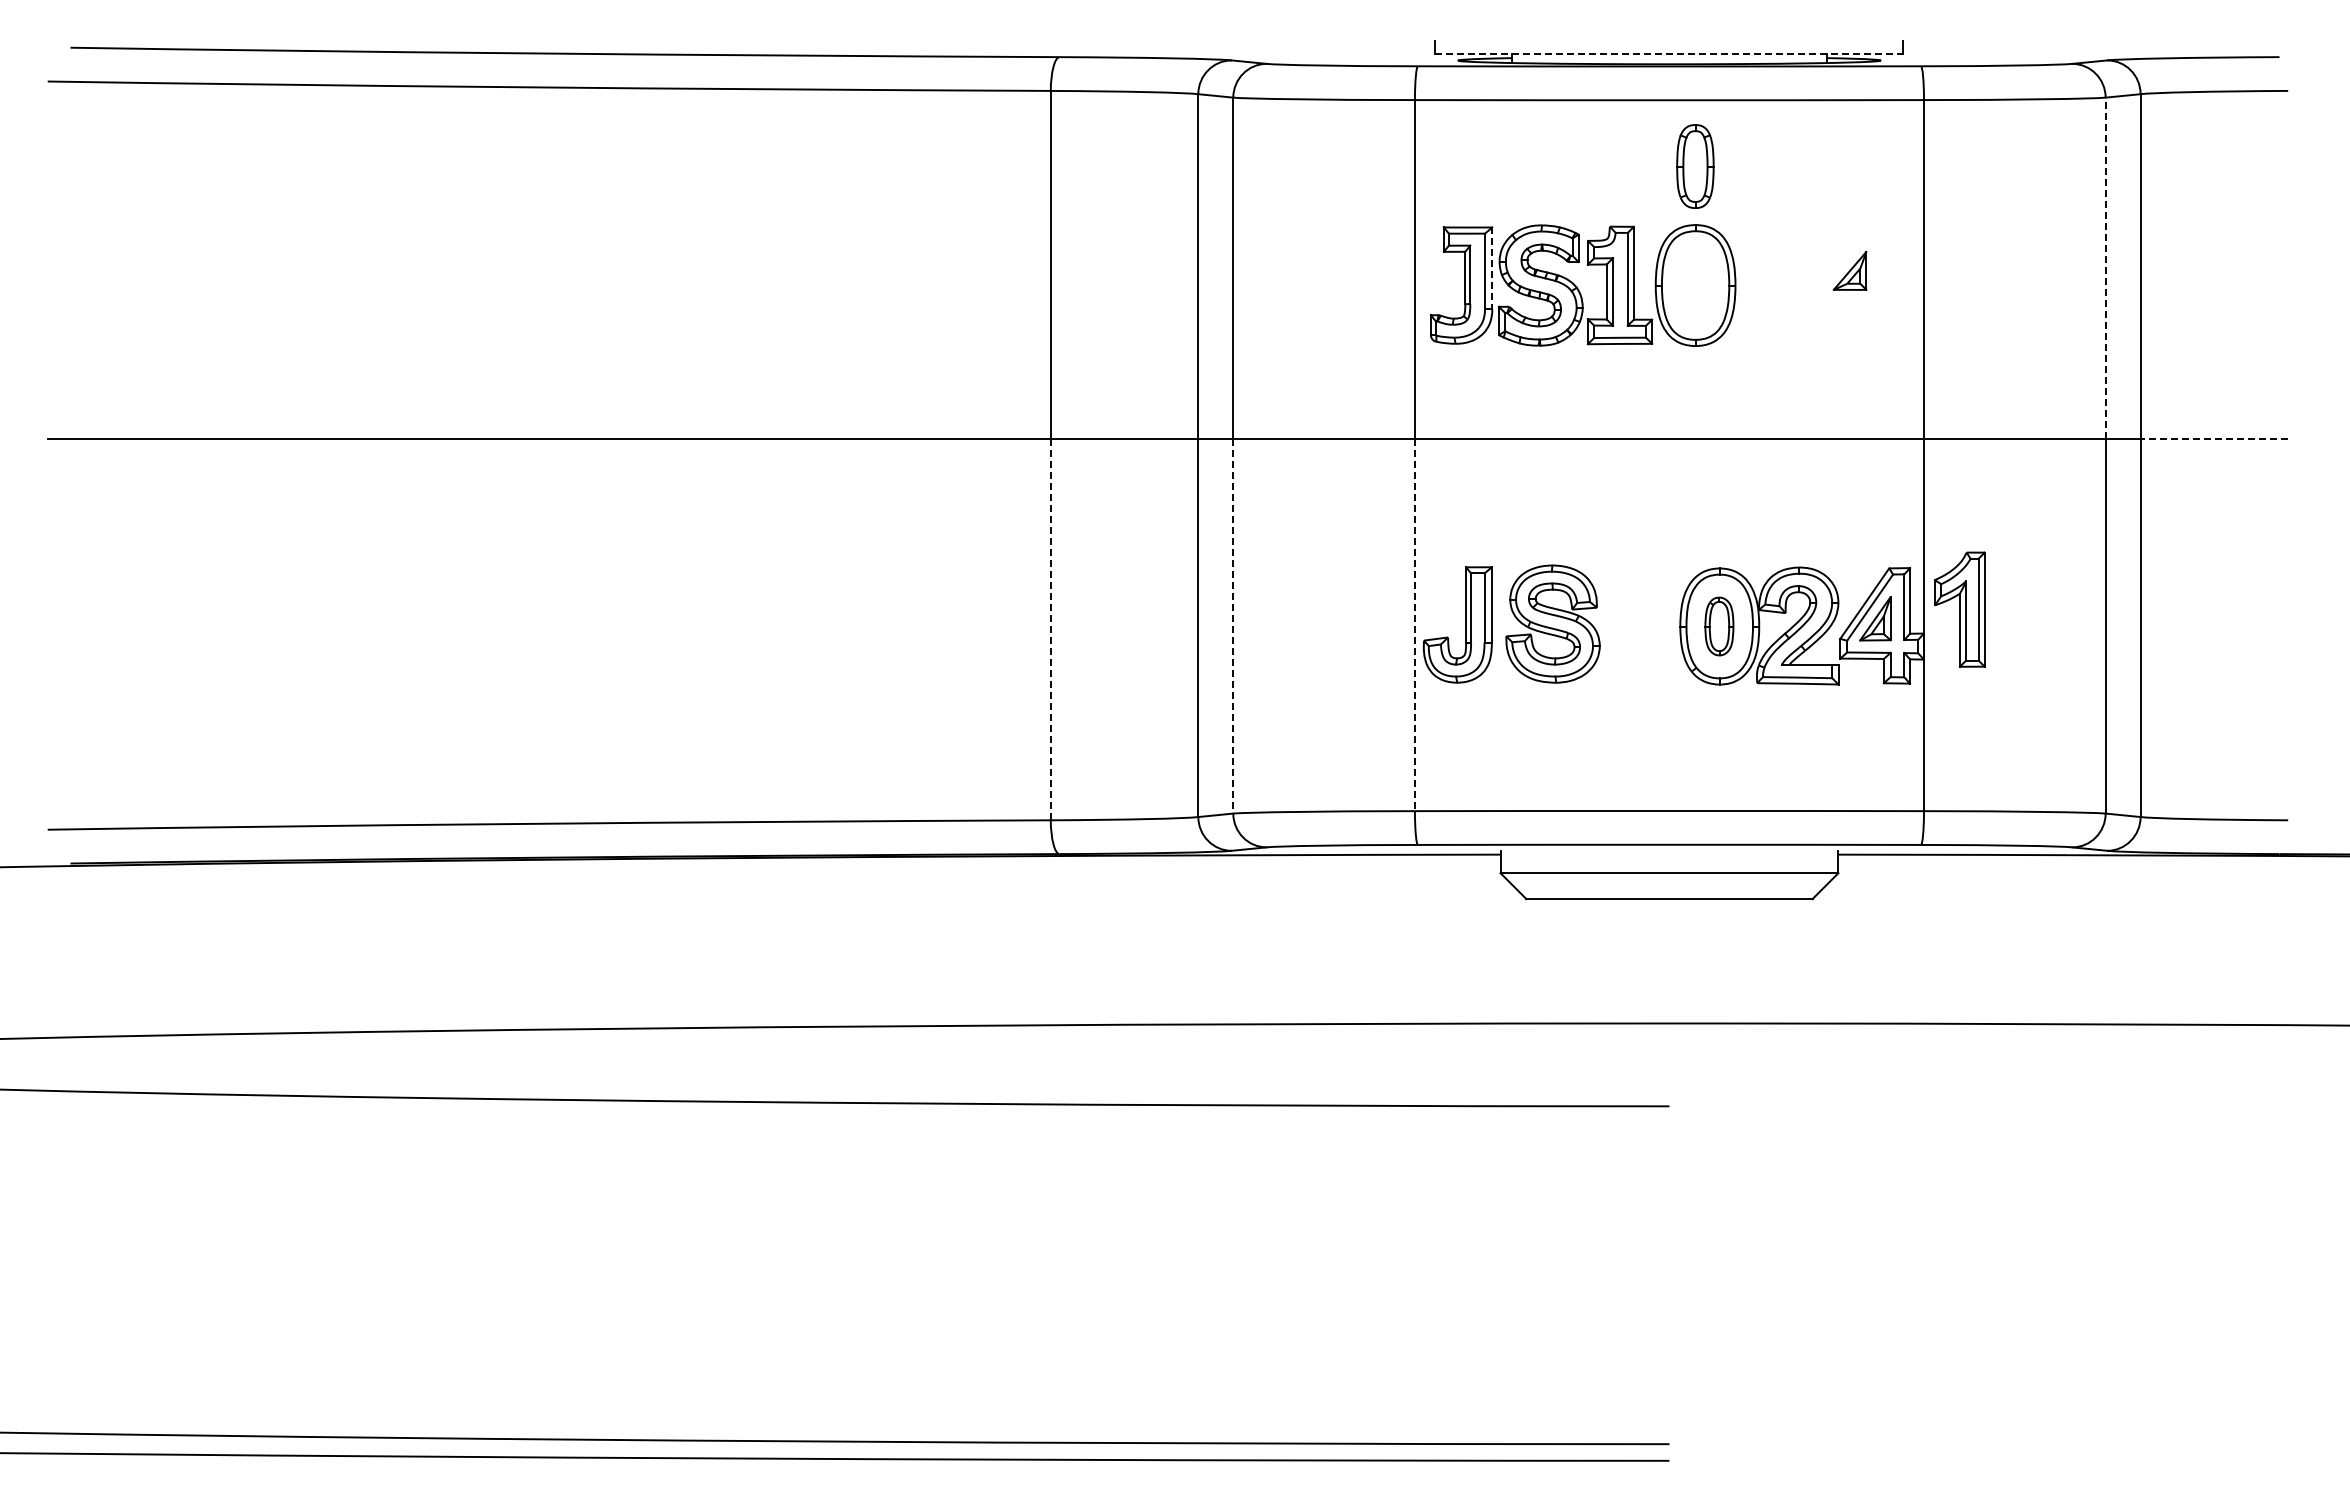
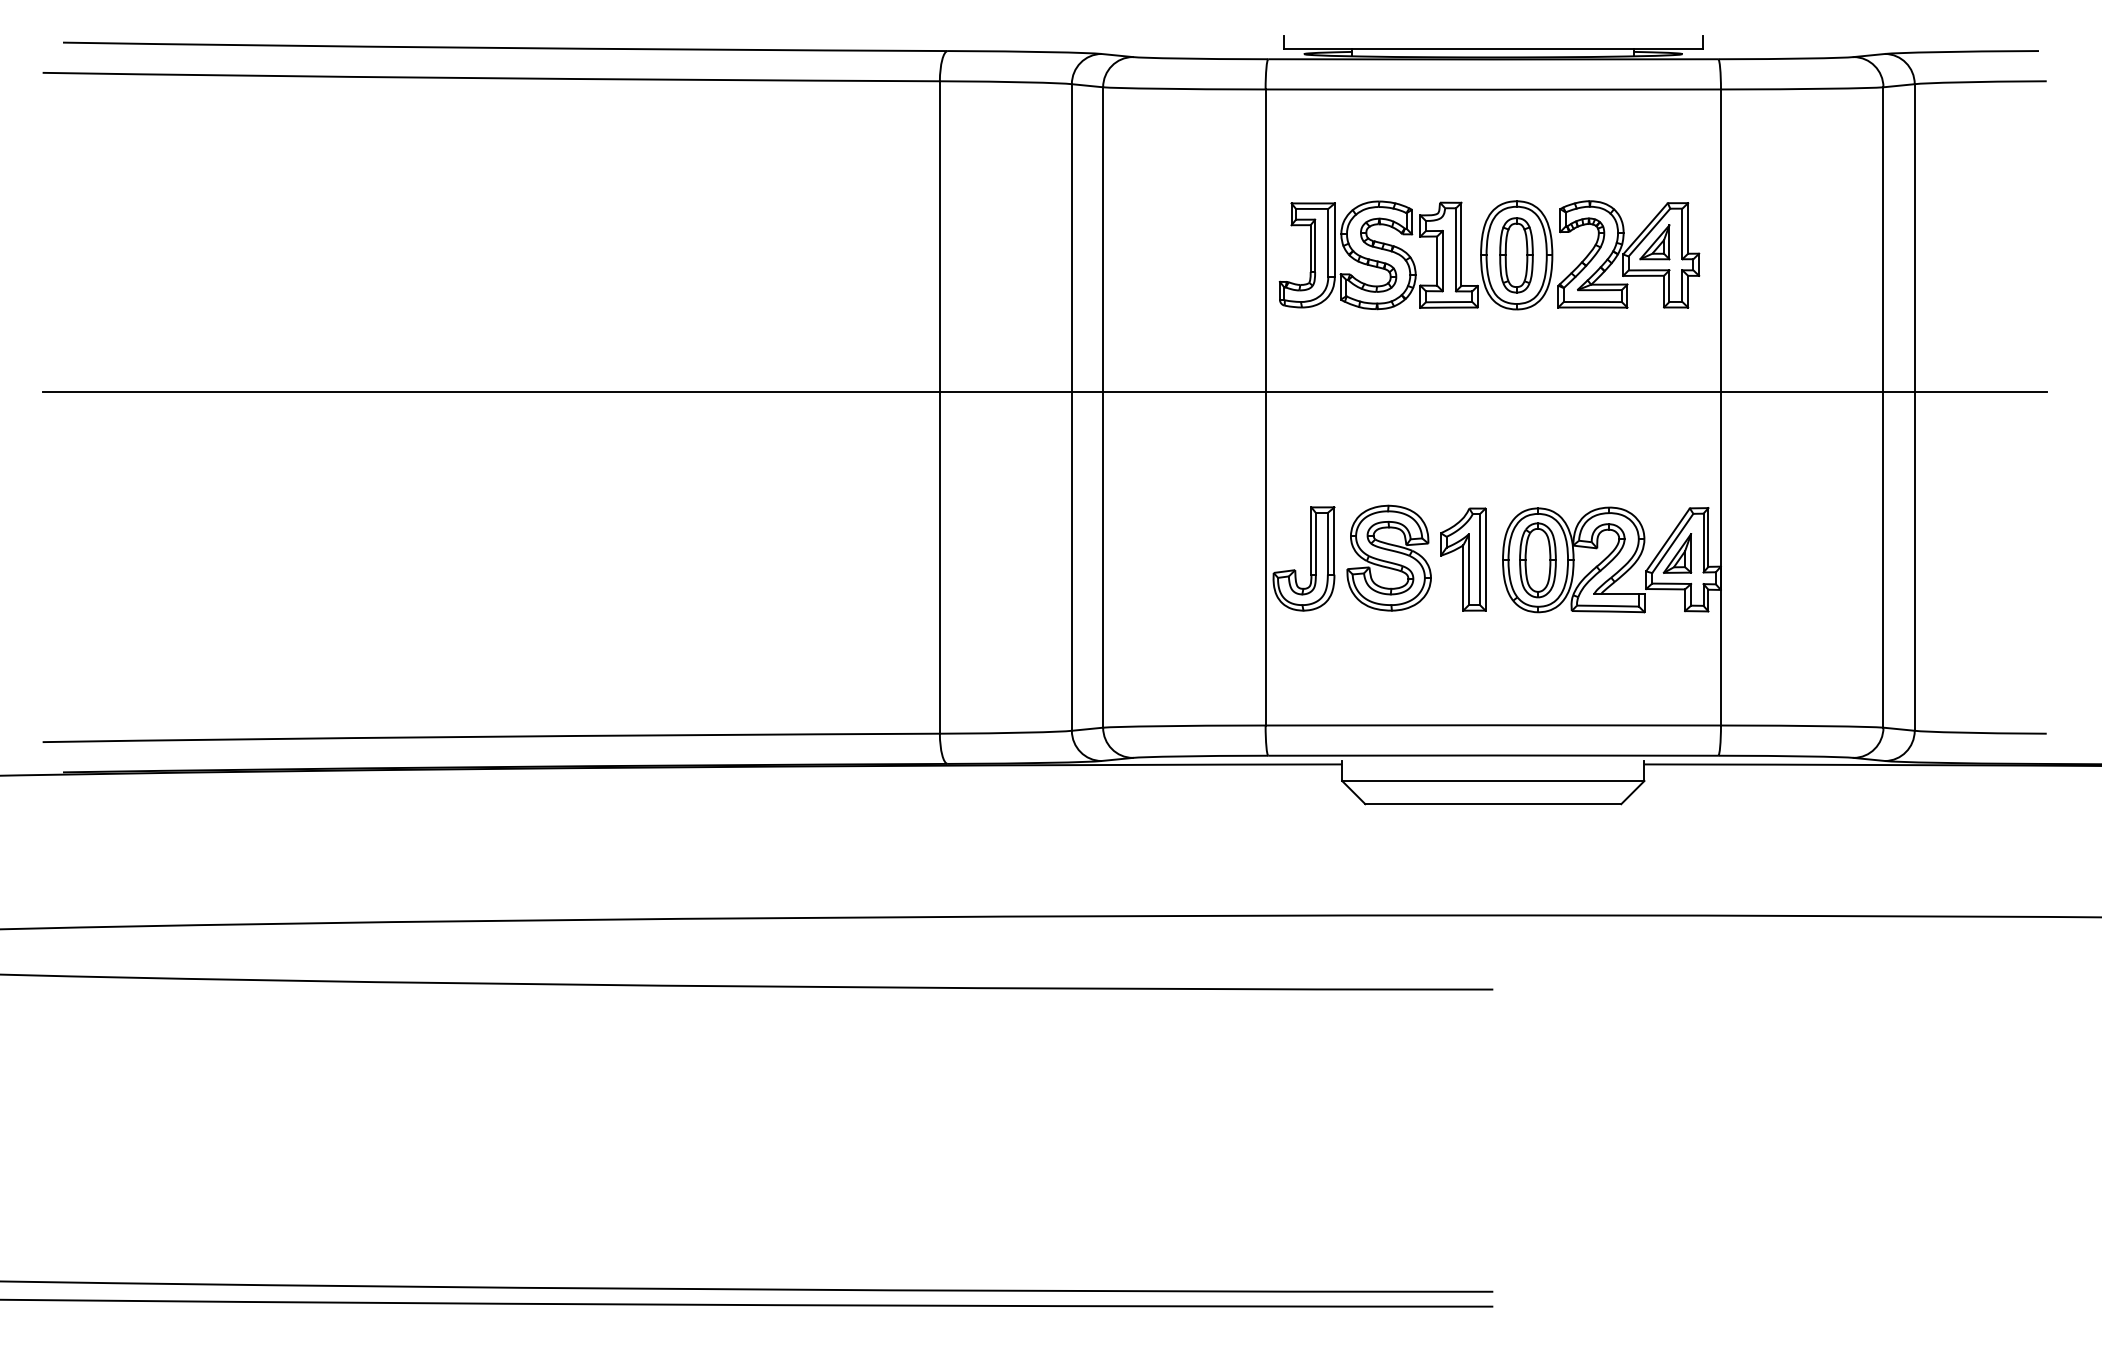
line: (1669, 54) -> (1493, 48), dashed -> solid
part: (1695, 166) -> (1516, 255), moved
line: (1492, 268) -> (1335, 240), dashed -> solid
line: (2105, 268) -> (1883, 240), dashed -> solid
part: (1820, 284) -> (1628, 254), added
line: (2214, 438) -> (1980, 392), dashed -> solid
part: (1959, 609) -> (1462, 559), moved
line: (1414, 625) -> (1265, 559), dashed -> solid
line: (1233, 626) -> (1103, 560), dashed -> solid
part: (1719, 626) -> (1538, 560), size x1.43
line: (1050, 629) -> (939, 563), dashed -> solid

